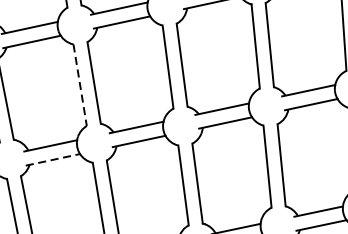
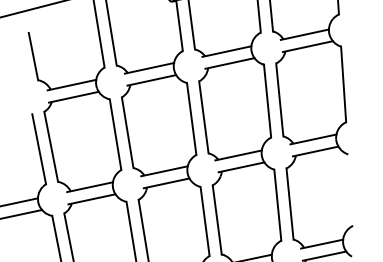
line: (80, 85) -> (115, 134), dashed -> solid
line: (53, 160) -> (92, 199), dashed -> solid

